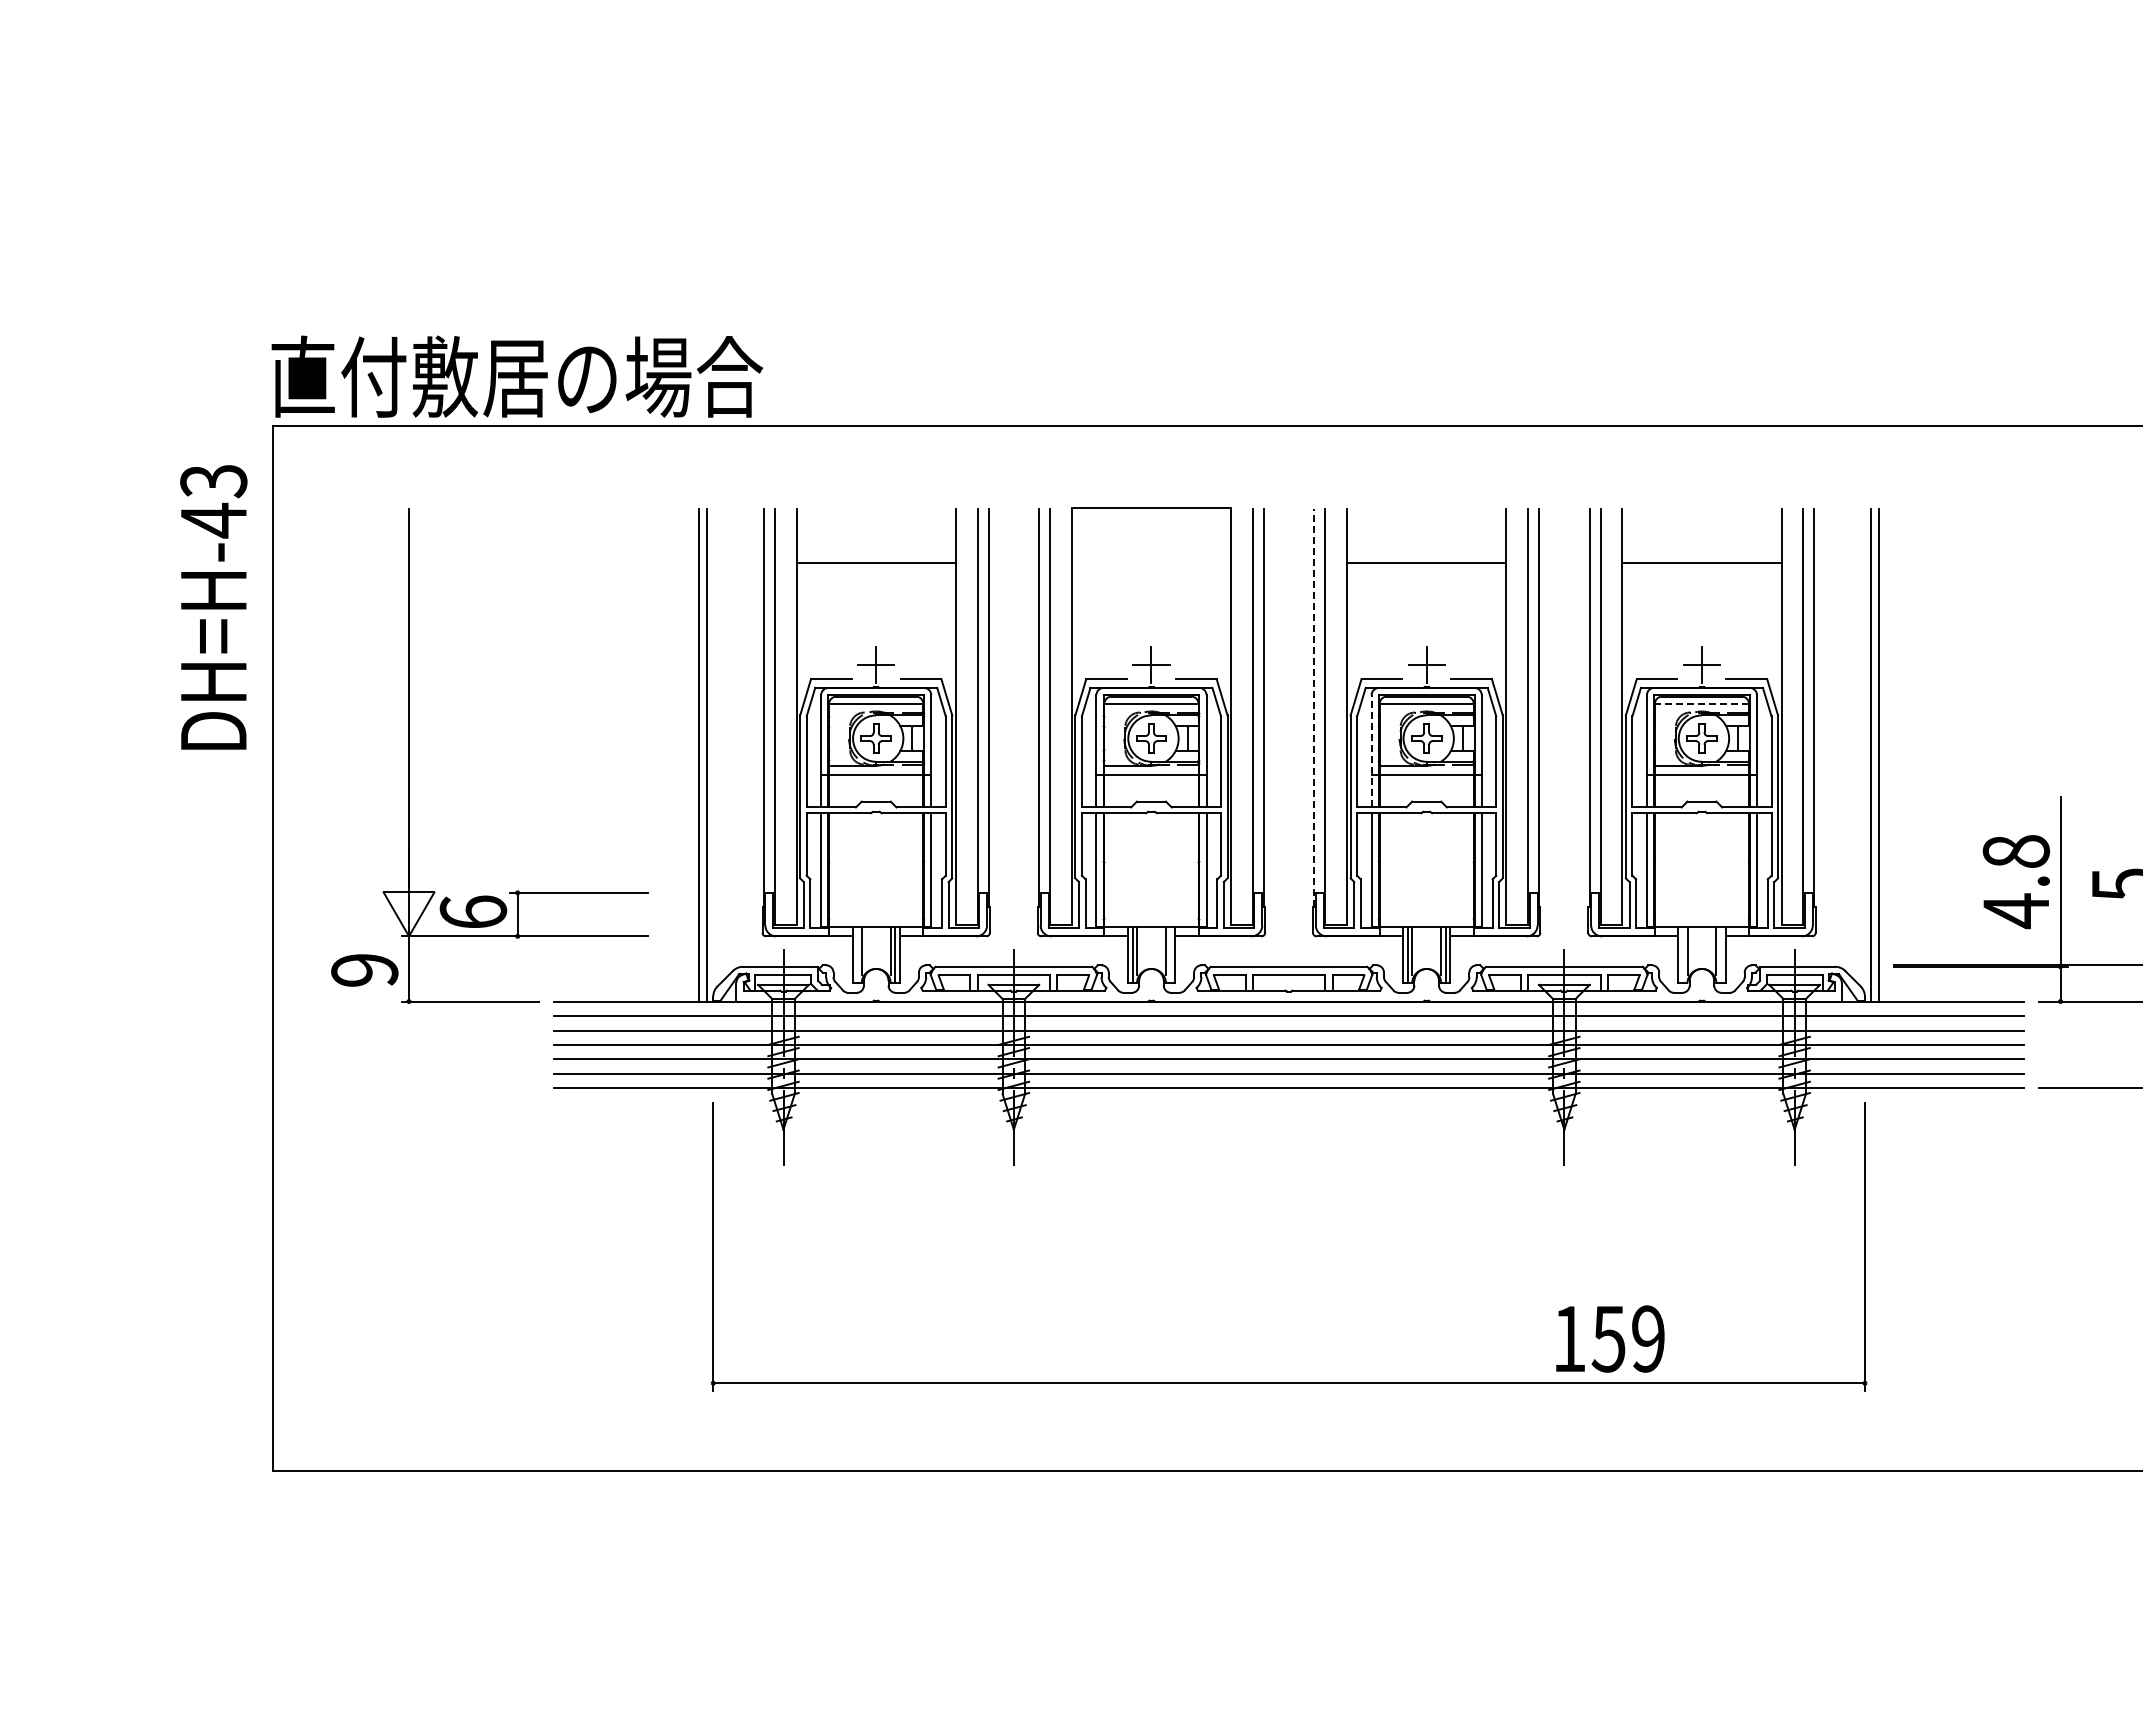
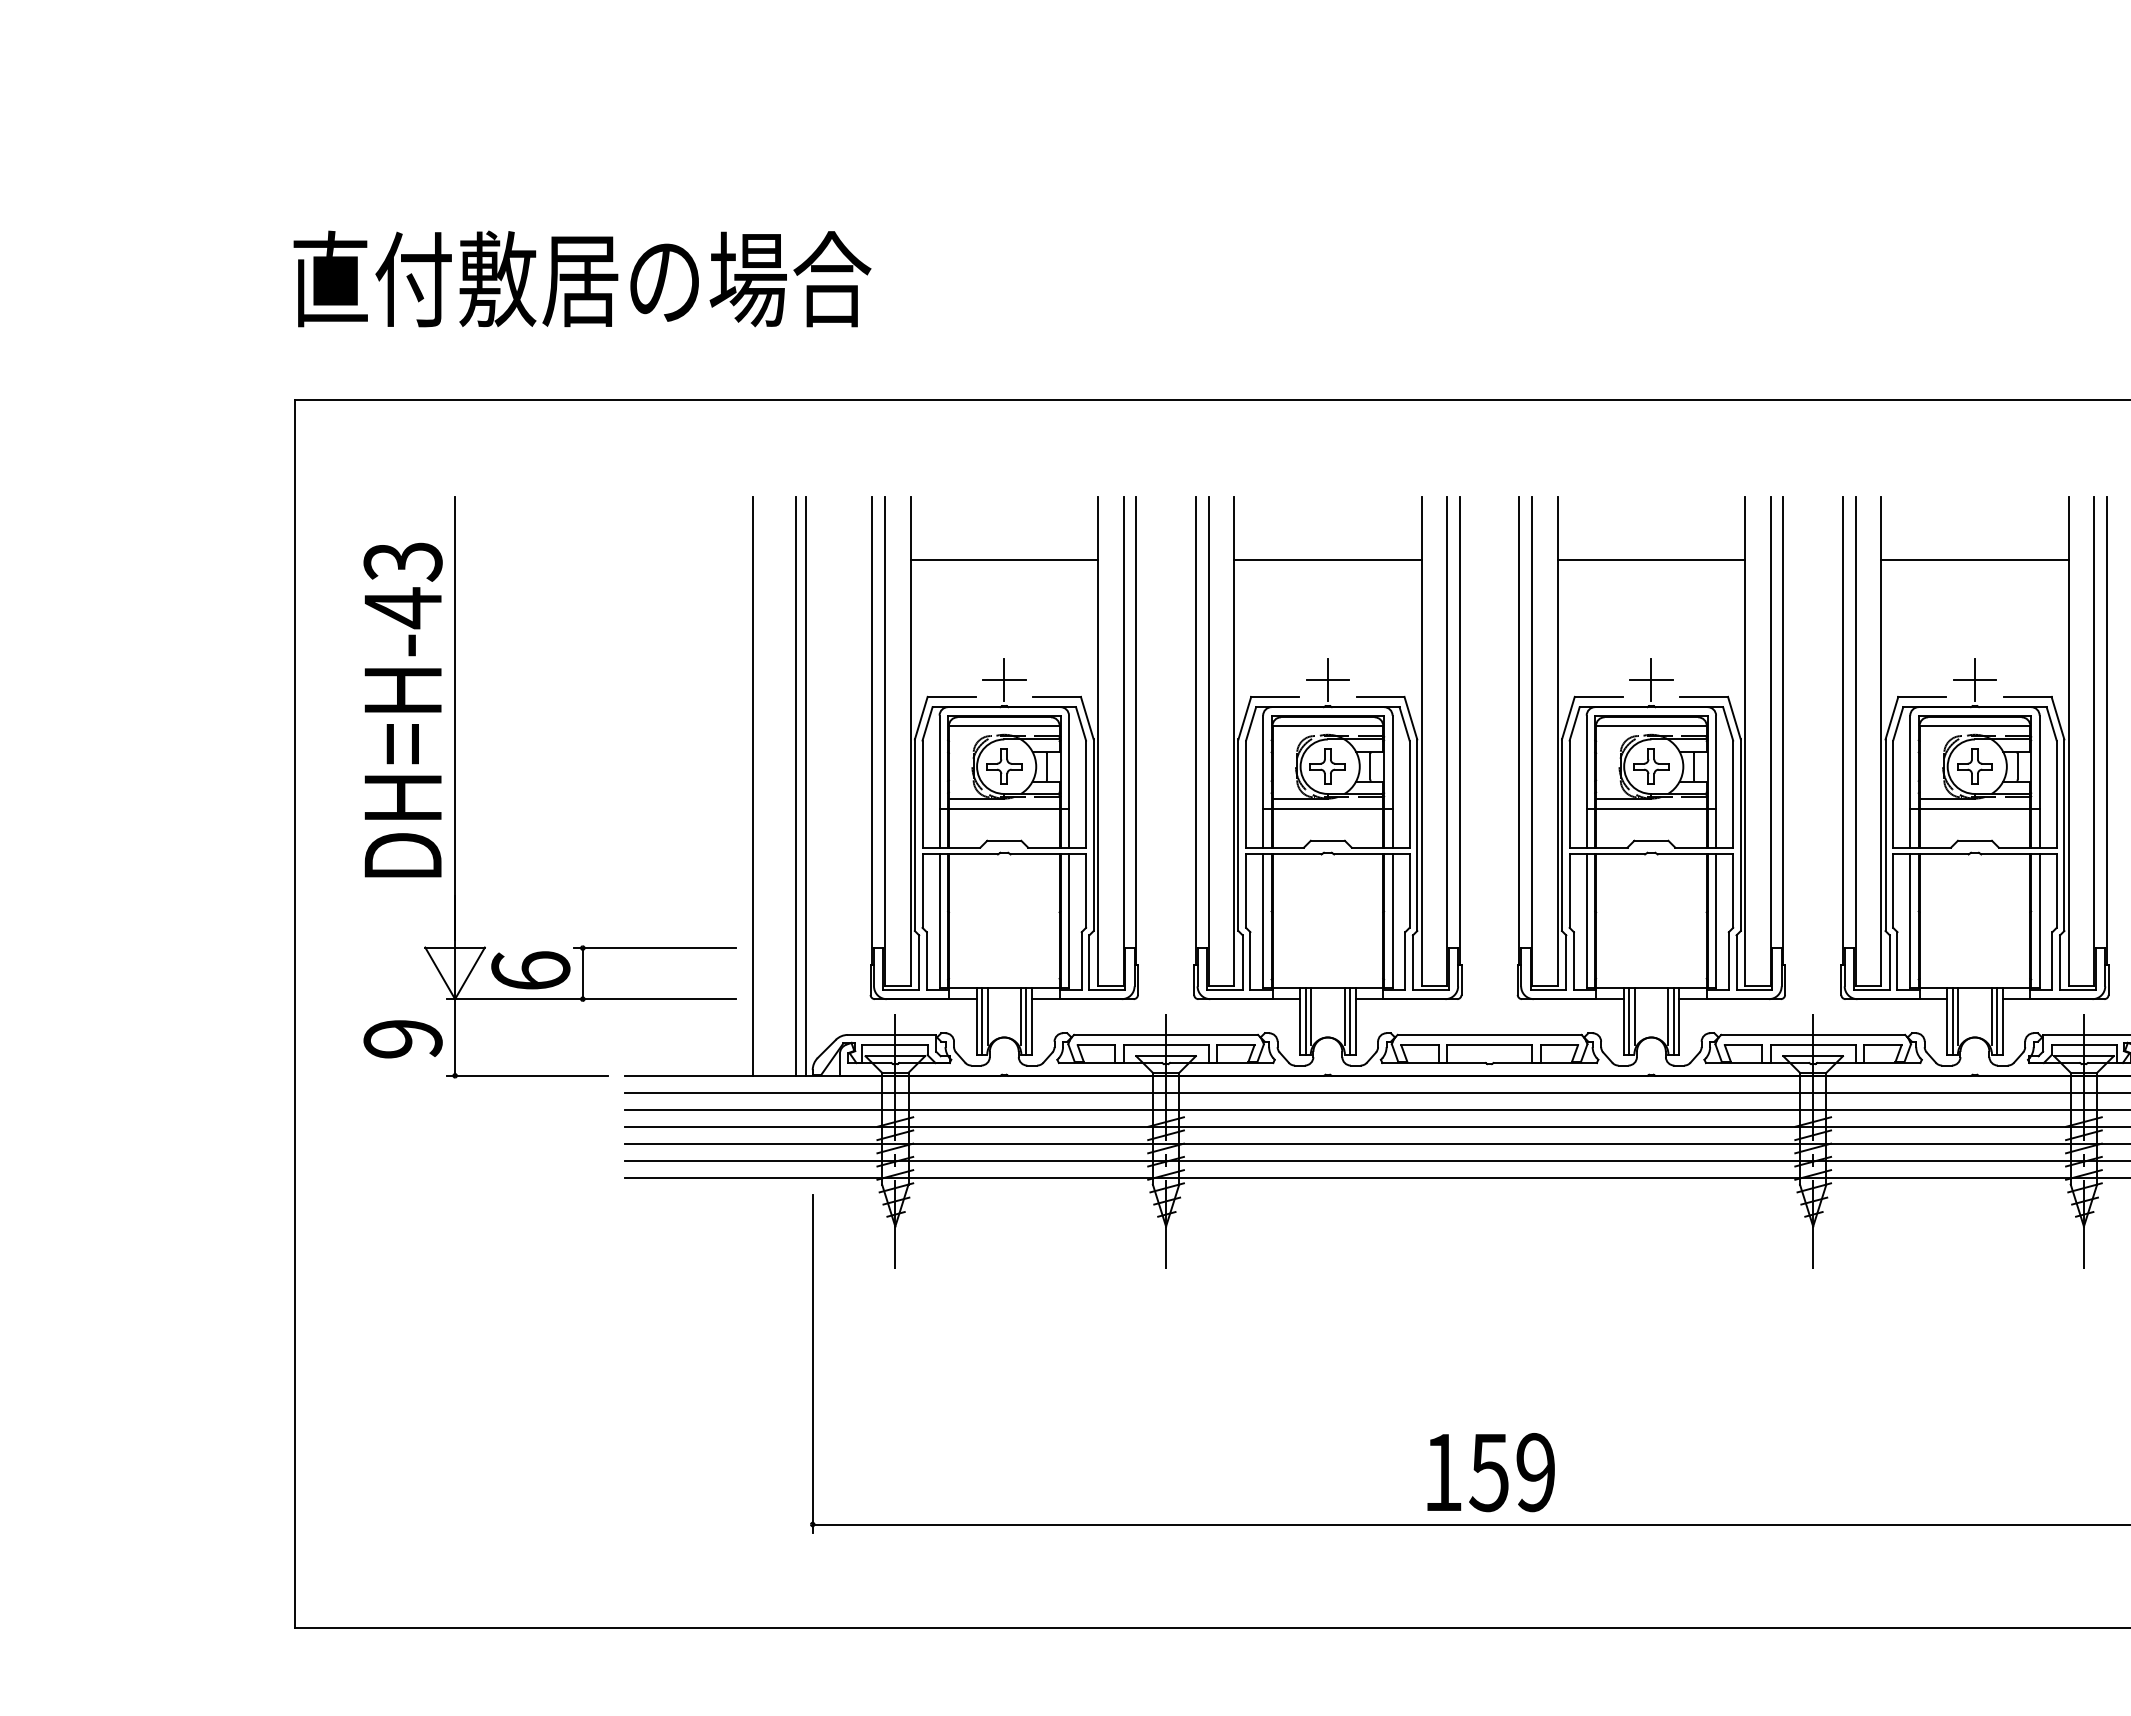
text: (517, 376) -> (582, 278), moved
line: (1151, 507) -> (1327, 559), moved
text: (213, 607) -> (402, 710), moved
line: (1701, 703) -> (1974, 725), dashed -> solid
line: (1314, 707) -> (1519, 730), dashed -> solid
line: (1371, 750) -> (1586, 780), dashed -> solid
line: (662, 755) -> (753, 786), added
line: (857, 954) -> (982, 1020), added
line: (1170, 954) -> (1350, 1020), added
line: (1683, 954) -> (1953, 1020), added
line: (1720, 954) -> (1996, 1020), added
text: (1610, 1338) -> (1491, 1471), moved

